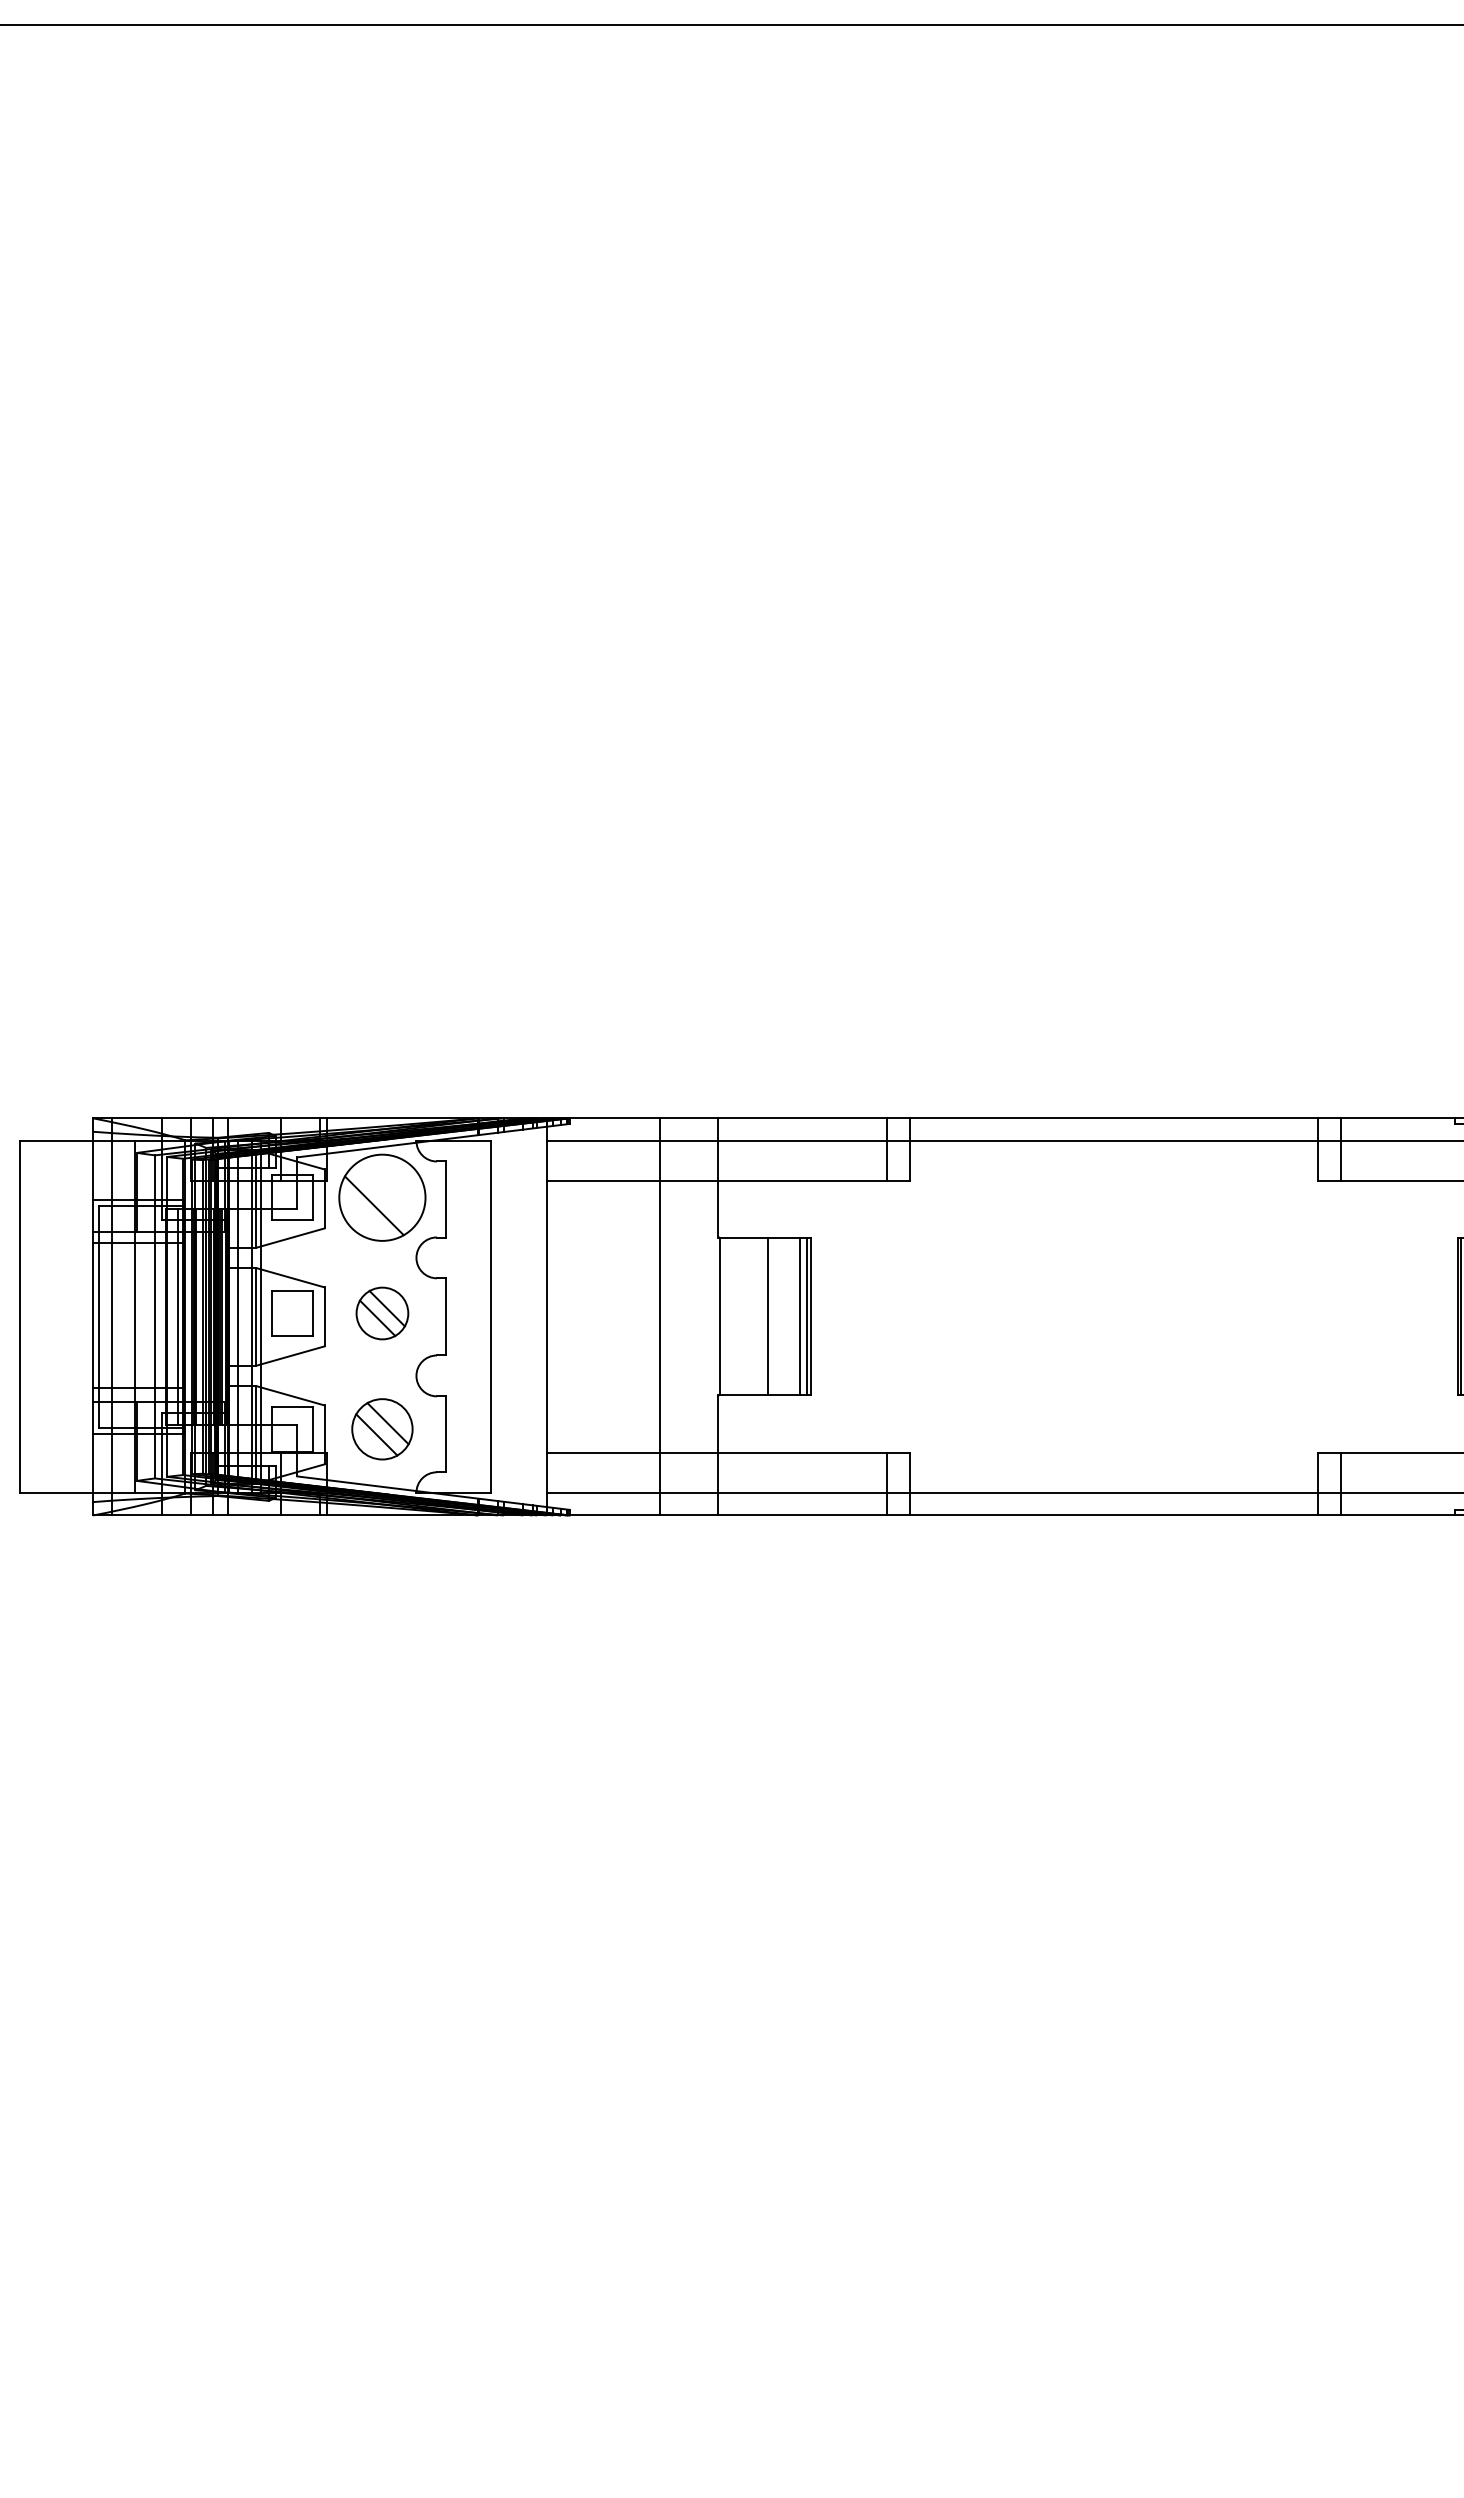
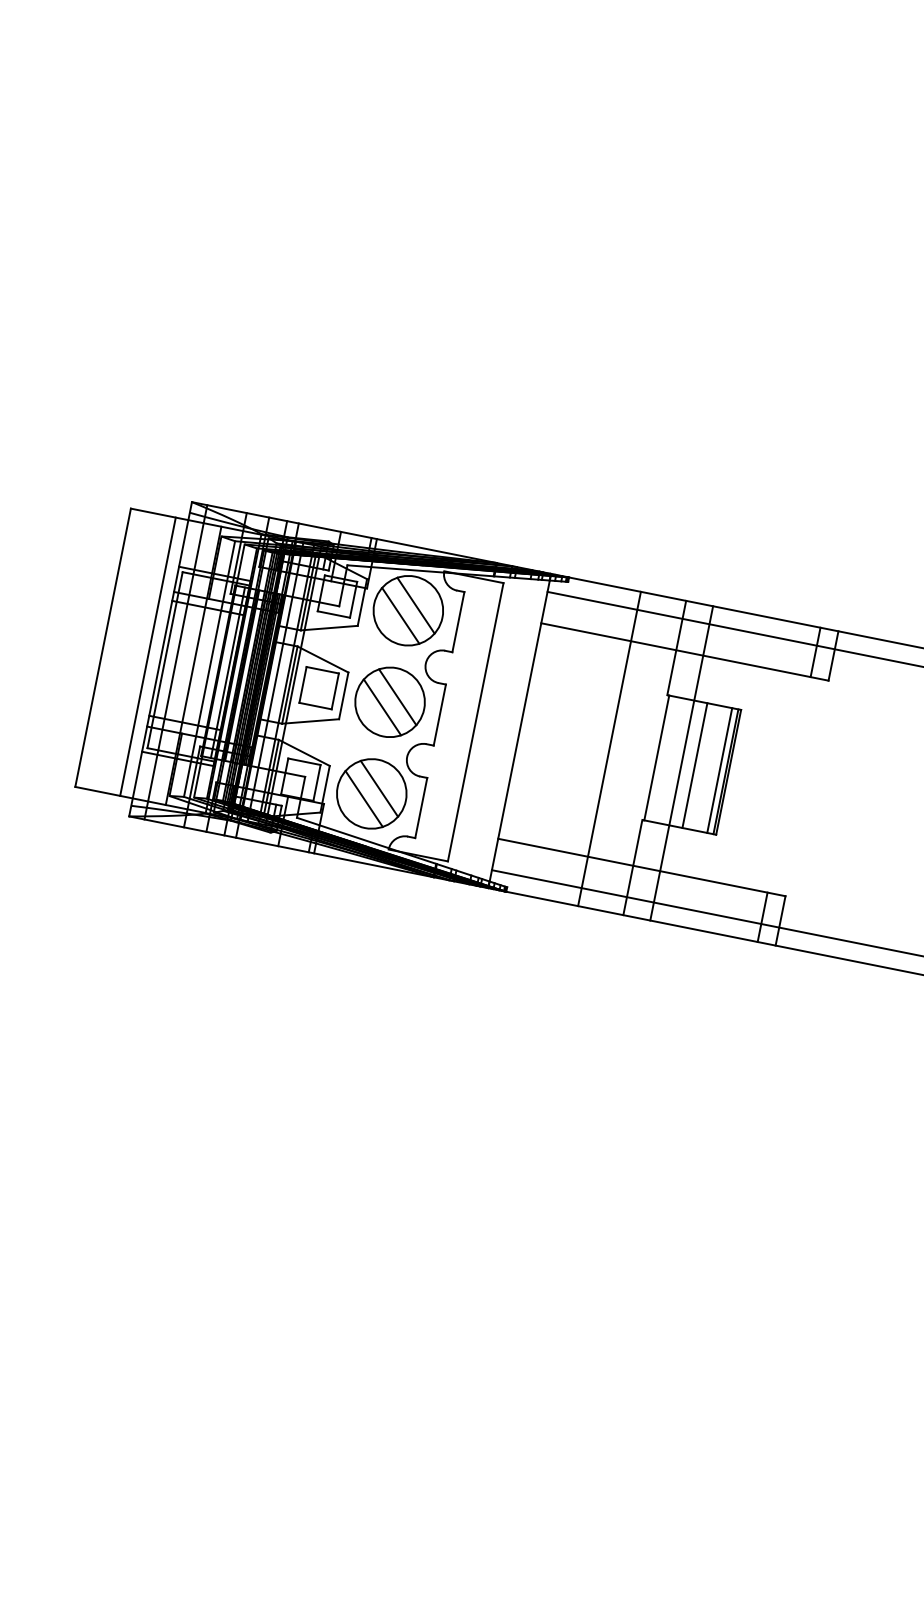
line: (390, 1189) -> (416, 605), added
part: (382, 1313) -> (390, 702), size x1.67
line: (77, 1316) -> (148, 656), added
line: (751, 1316) -> (681, 763), added
part: (382, 1429) -> (371, 794), size x1.43

